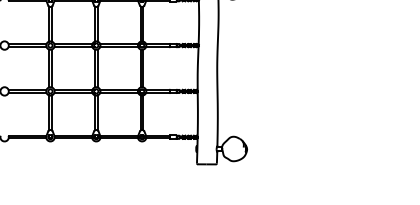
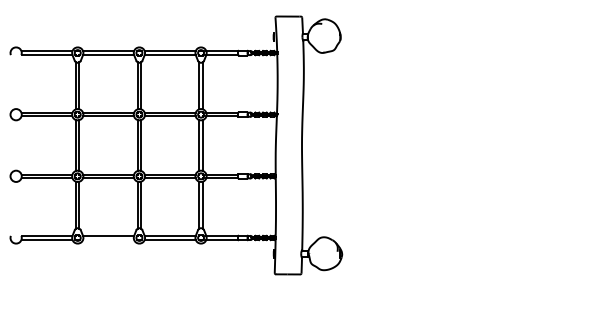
line: (73, 138) -> (108, 239), removed

